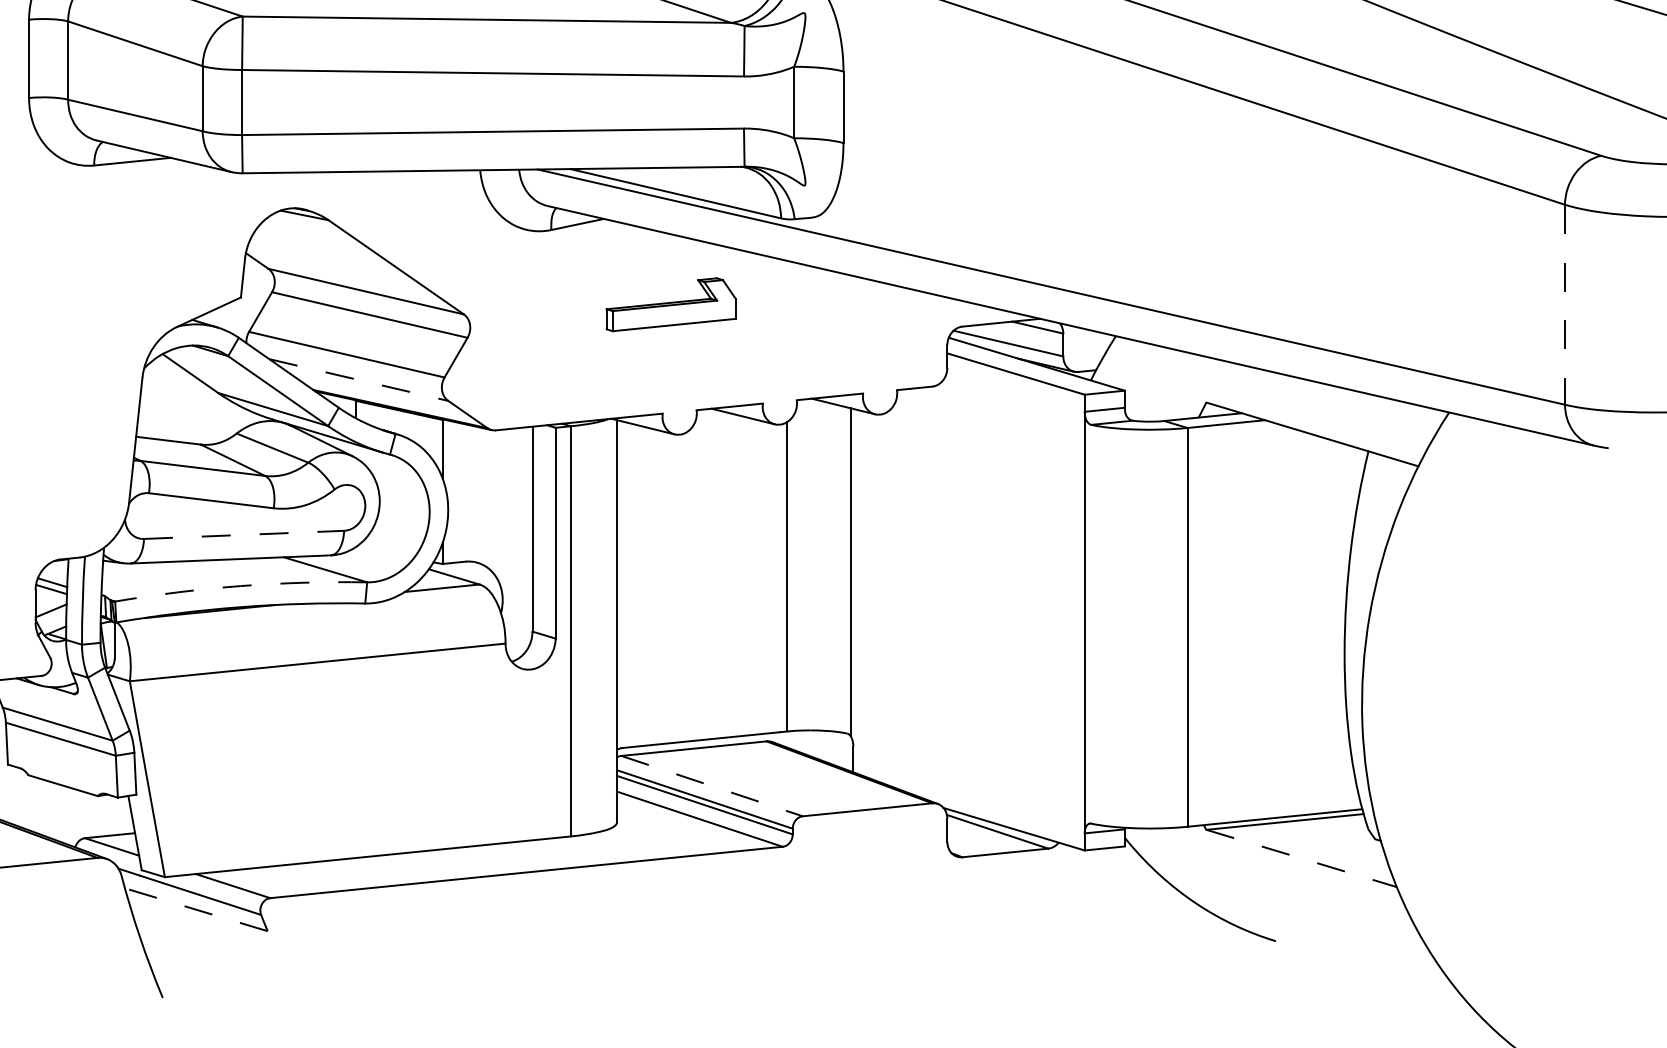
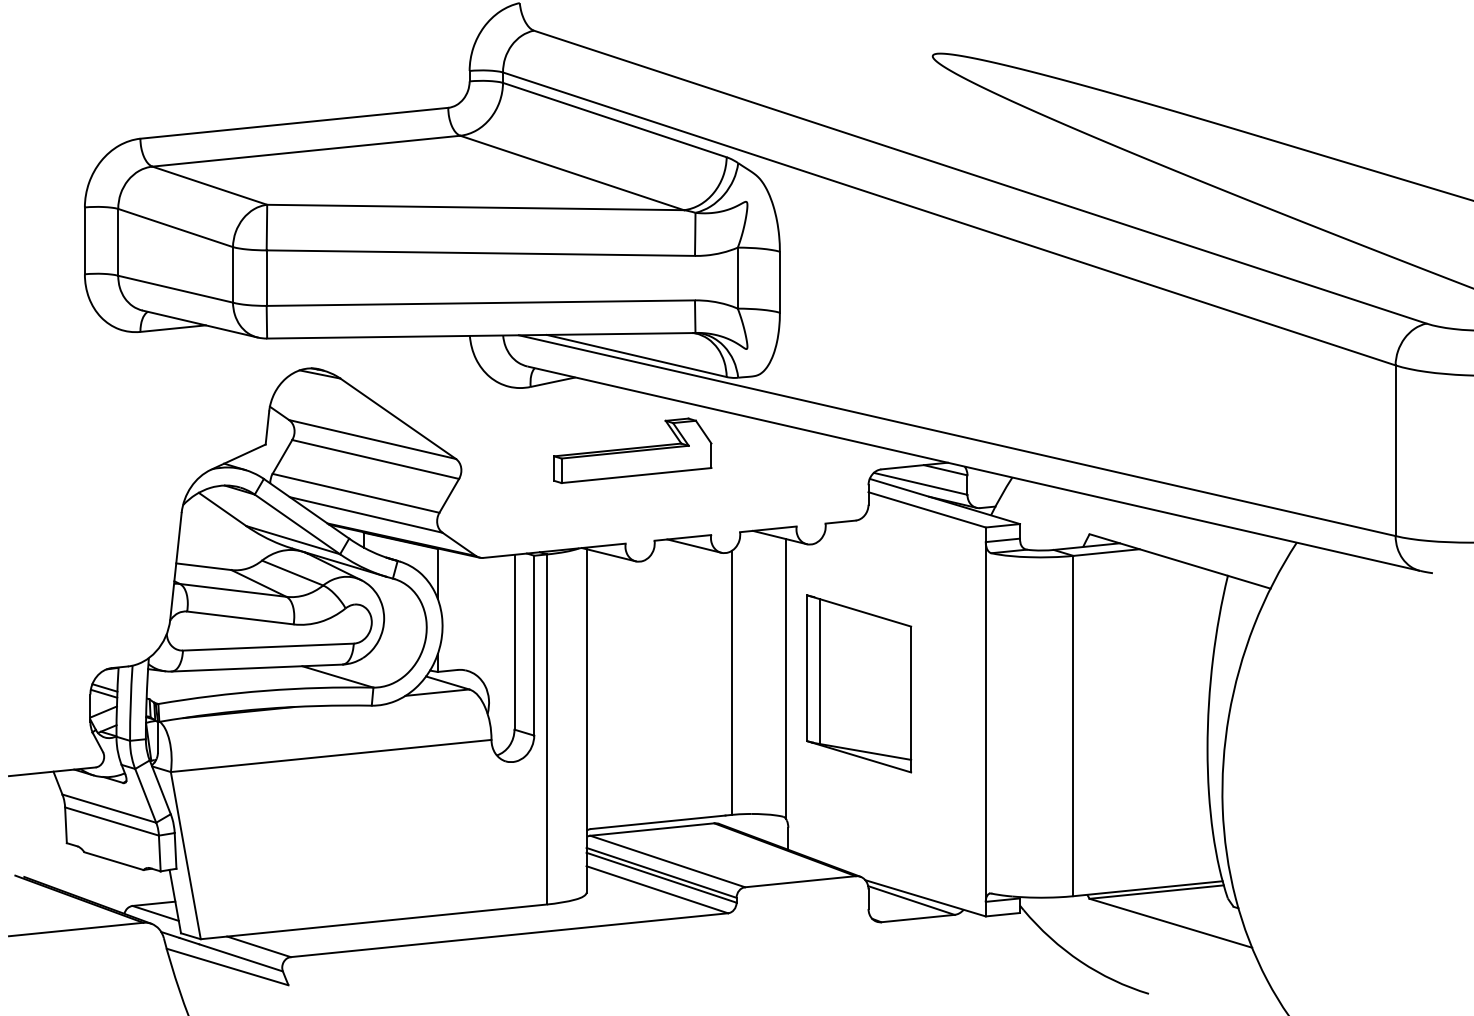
part: (670, 304) -> (632, 450), size x1.43
line: (1564, 305) -> (1395, 451), dashed -> solid
line: (359, 380) -> (366, 515), dashed -> solid
line: (244, 535) -> (268, 647), dashed -> solid
part: (936, 577) -> (859, 683), added
arc: (240, 585) -> (265, 690), dashed -> solid
line: (711, 786) -> (667, 861), dashed -> solid
line: (1301, 858) -> (1170, 923), dashed -> solid
line: (196, 910) -> (227, 967), dashed -> solid

